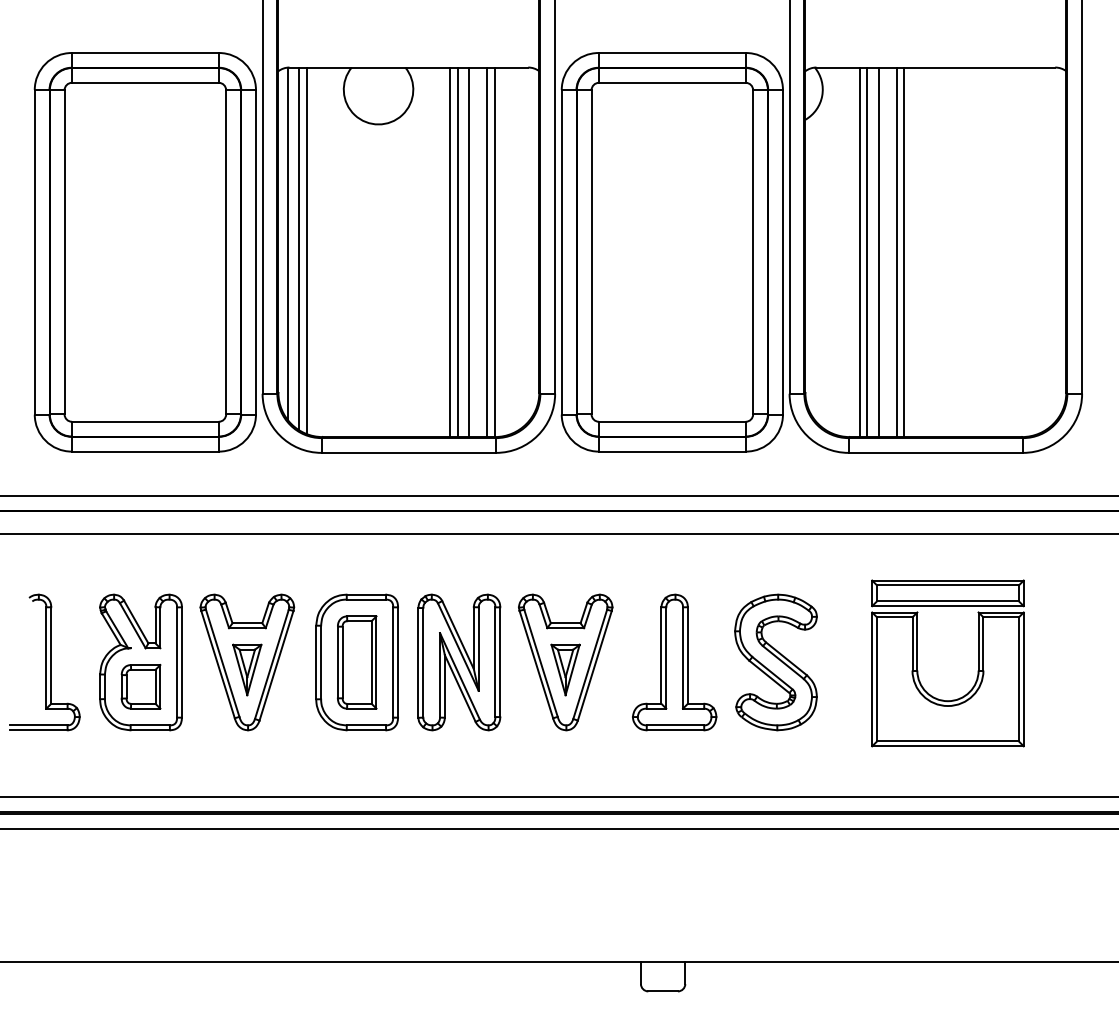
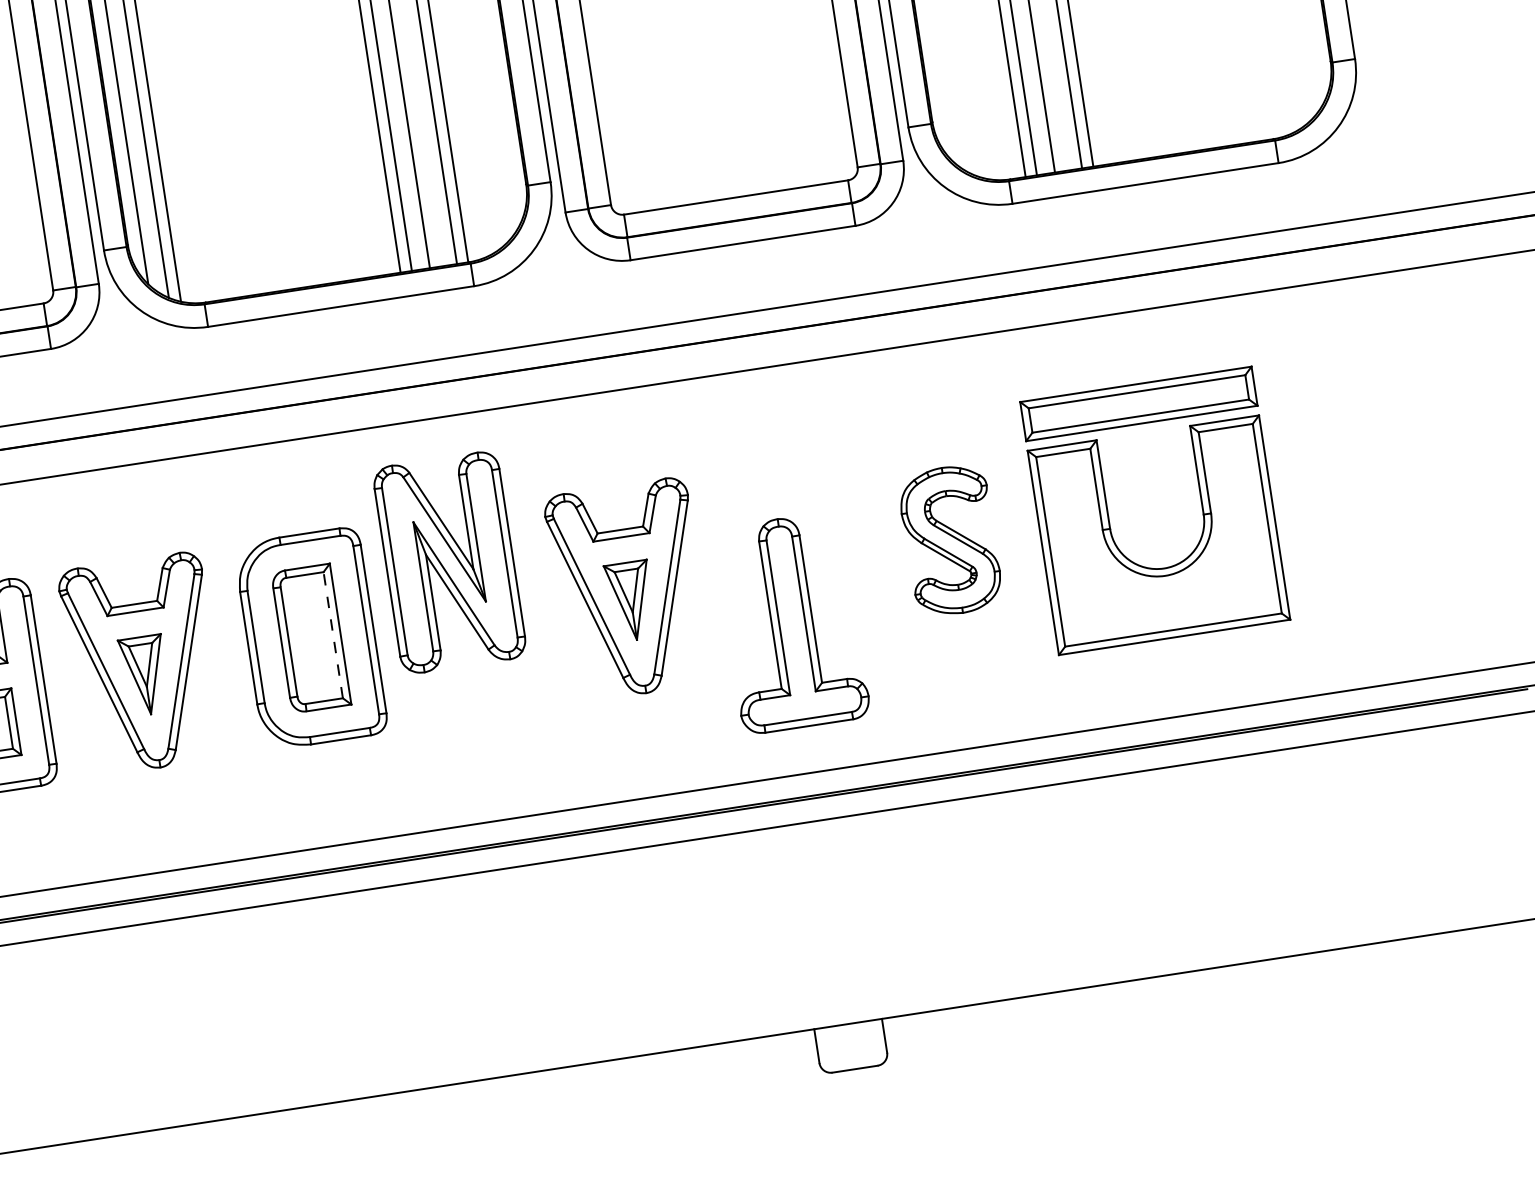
line: (371, 662) -> (333, 635), solid -> dashed
part: (459, 662) -> (450, 562), moved
part: (674, 662) -> (792, 622), moved
part: (775, 662) -> (949, 540), size x0.7
part: (918, 670) -> (1111, 528), moved

